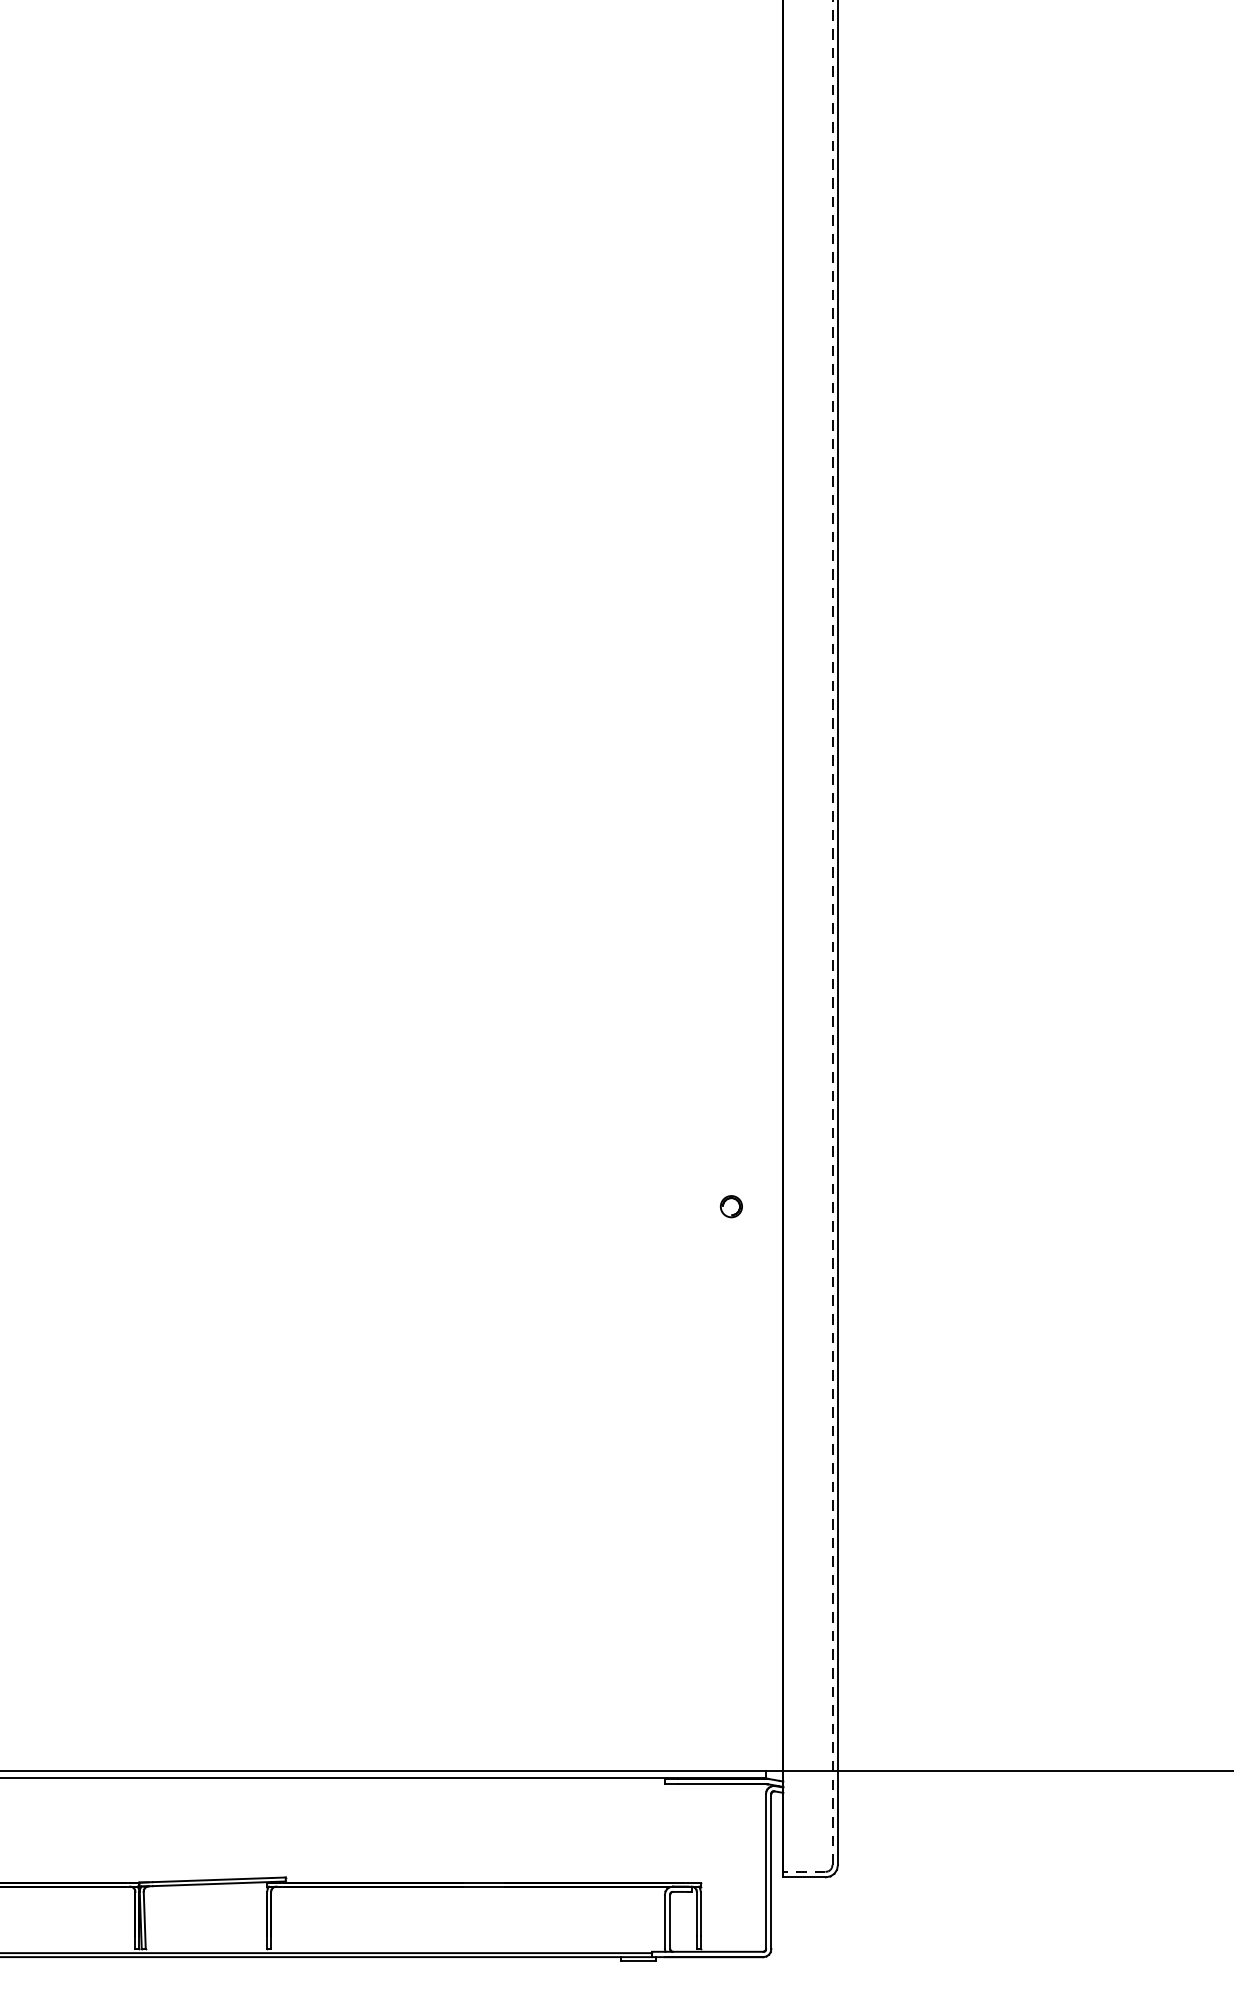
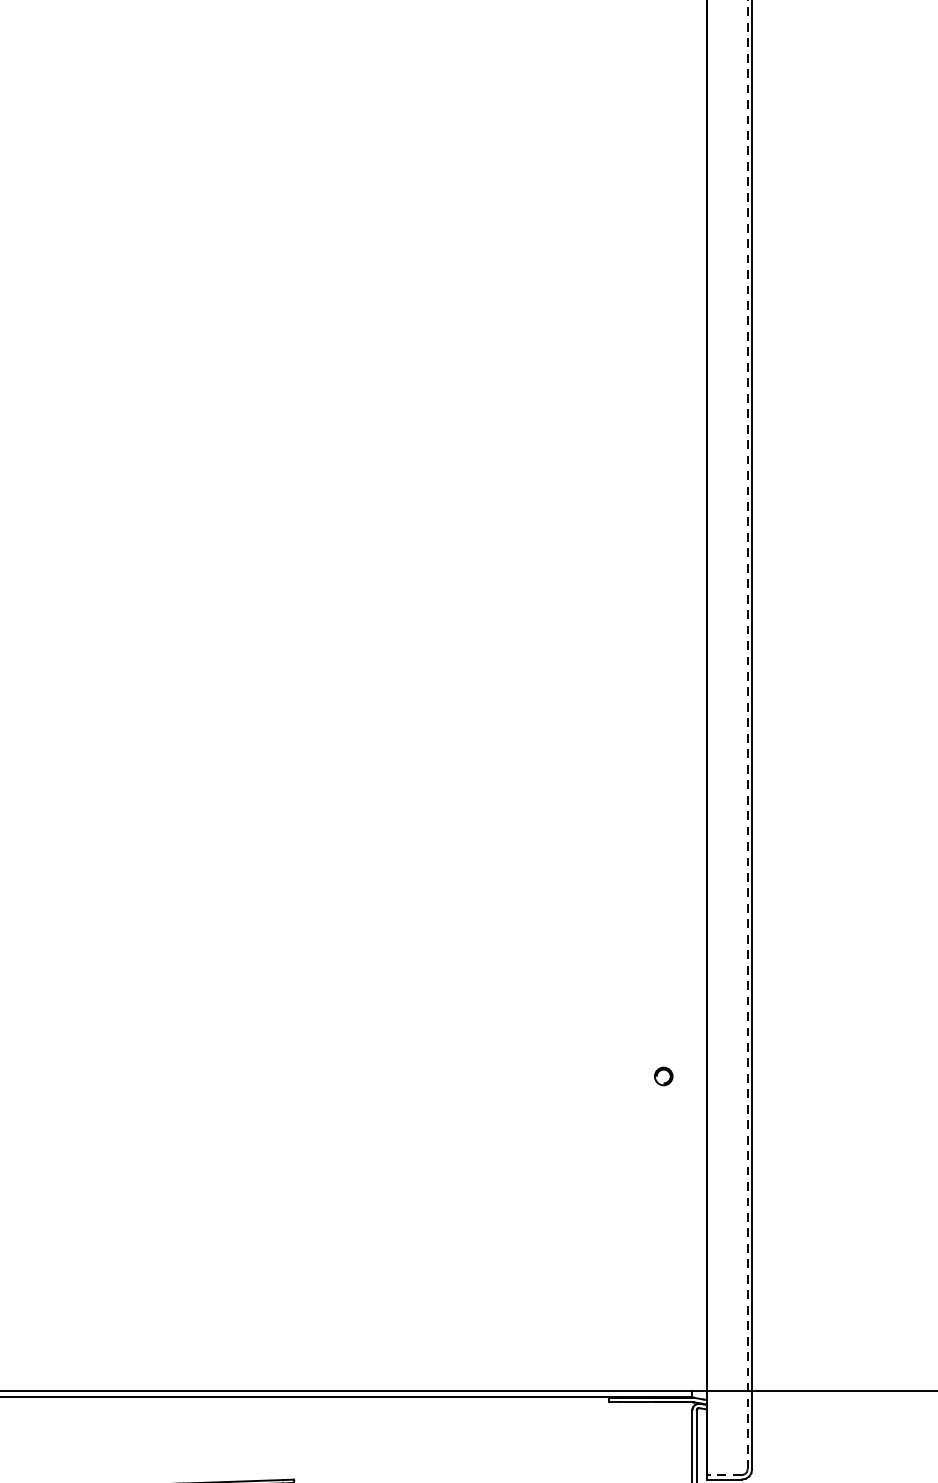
part: (730, 1206) -> (662, 1076), moved

